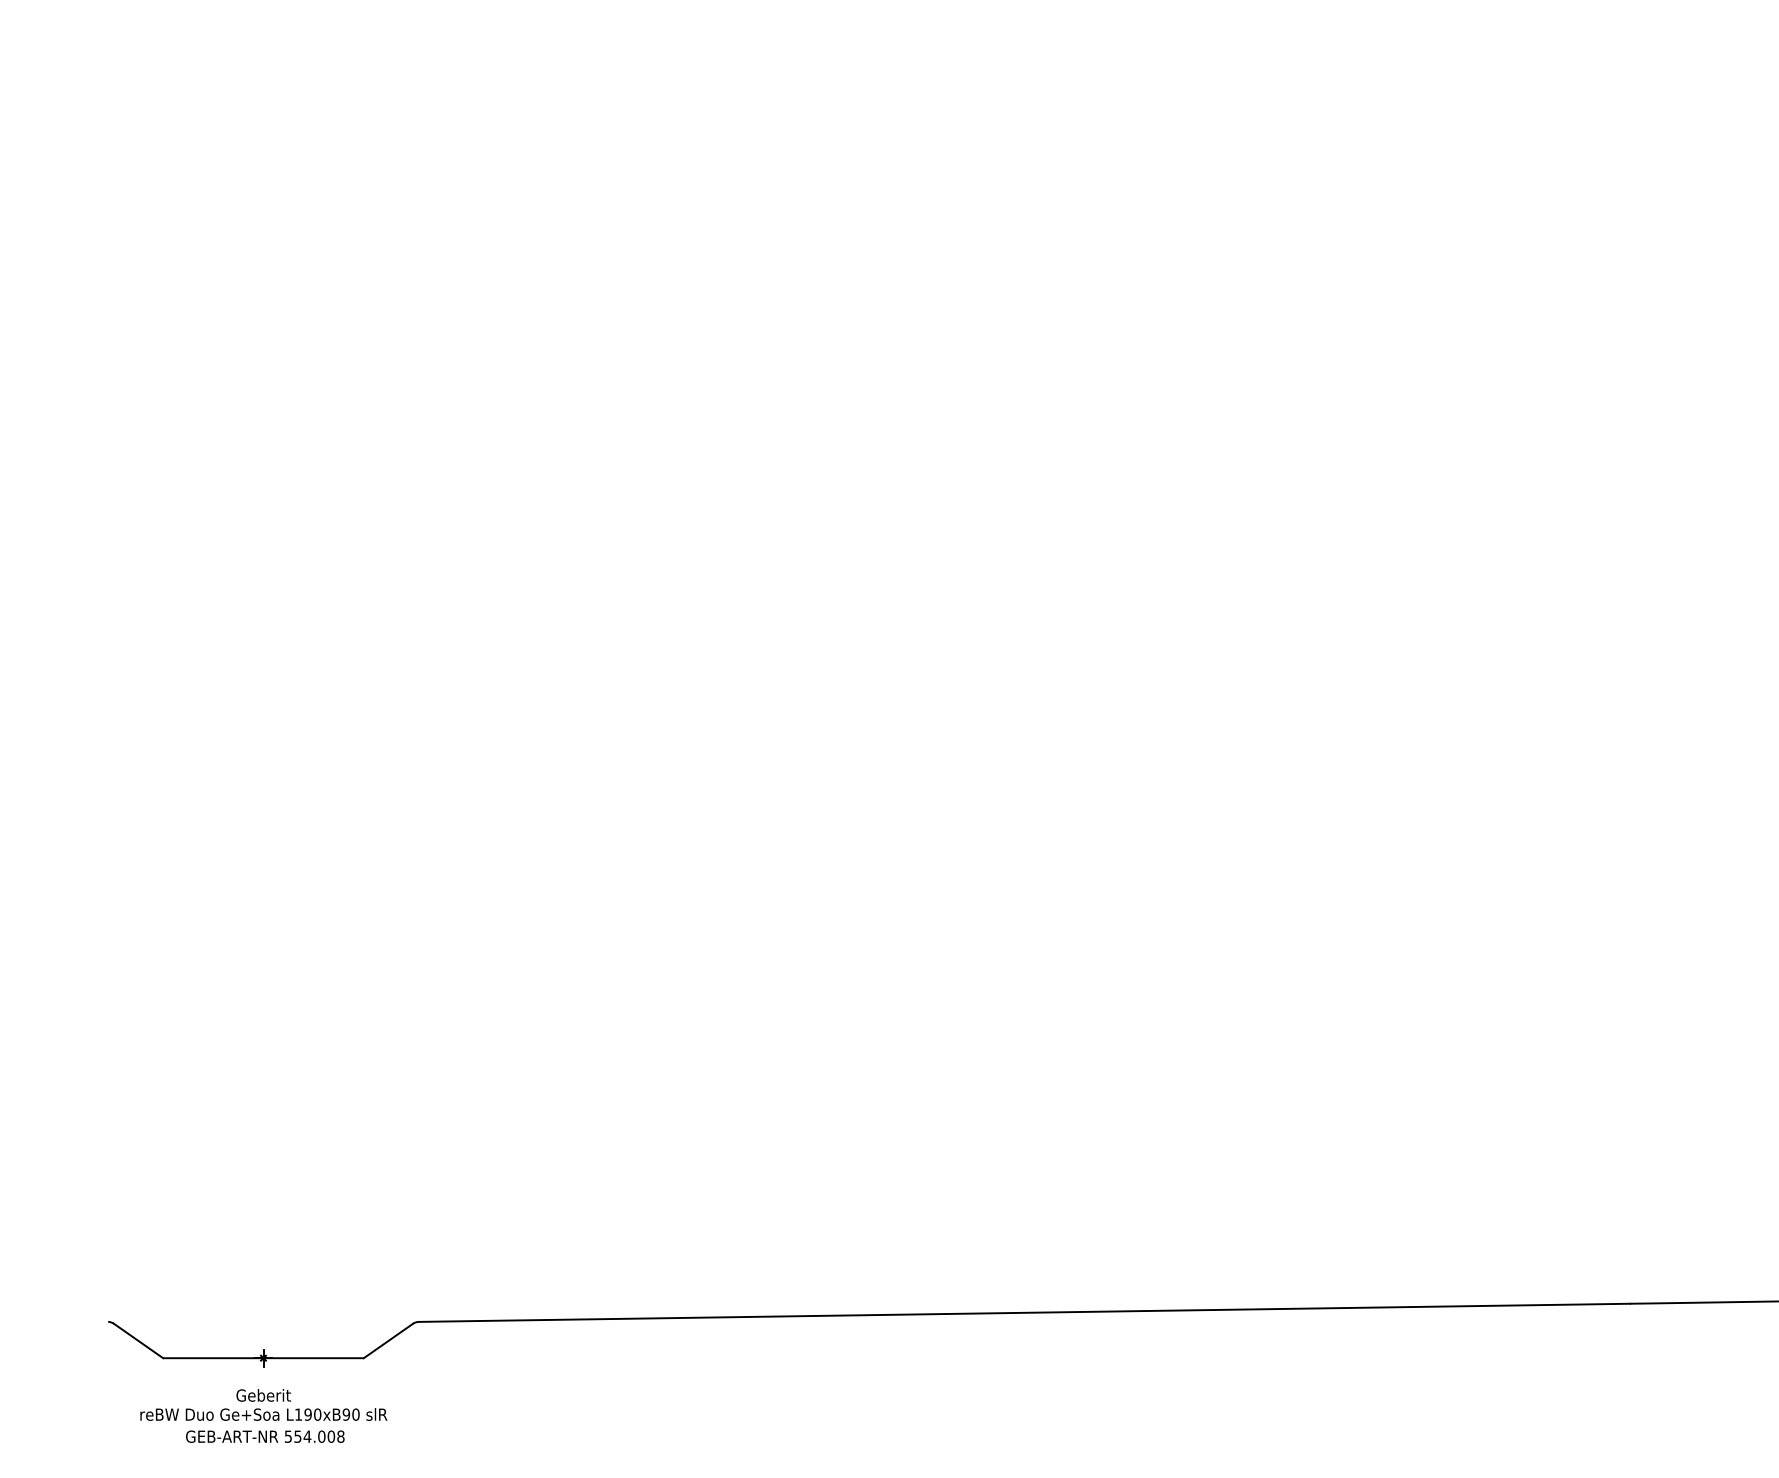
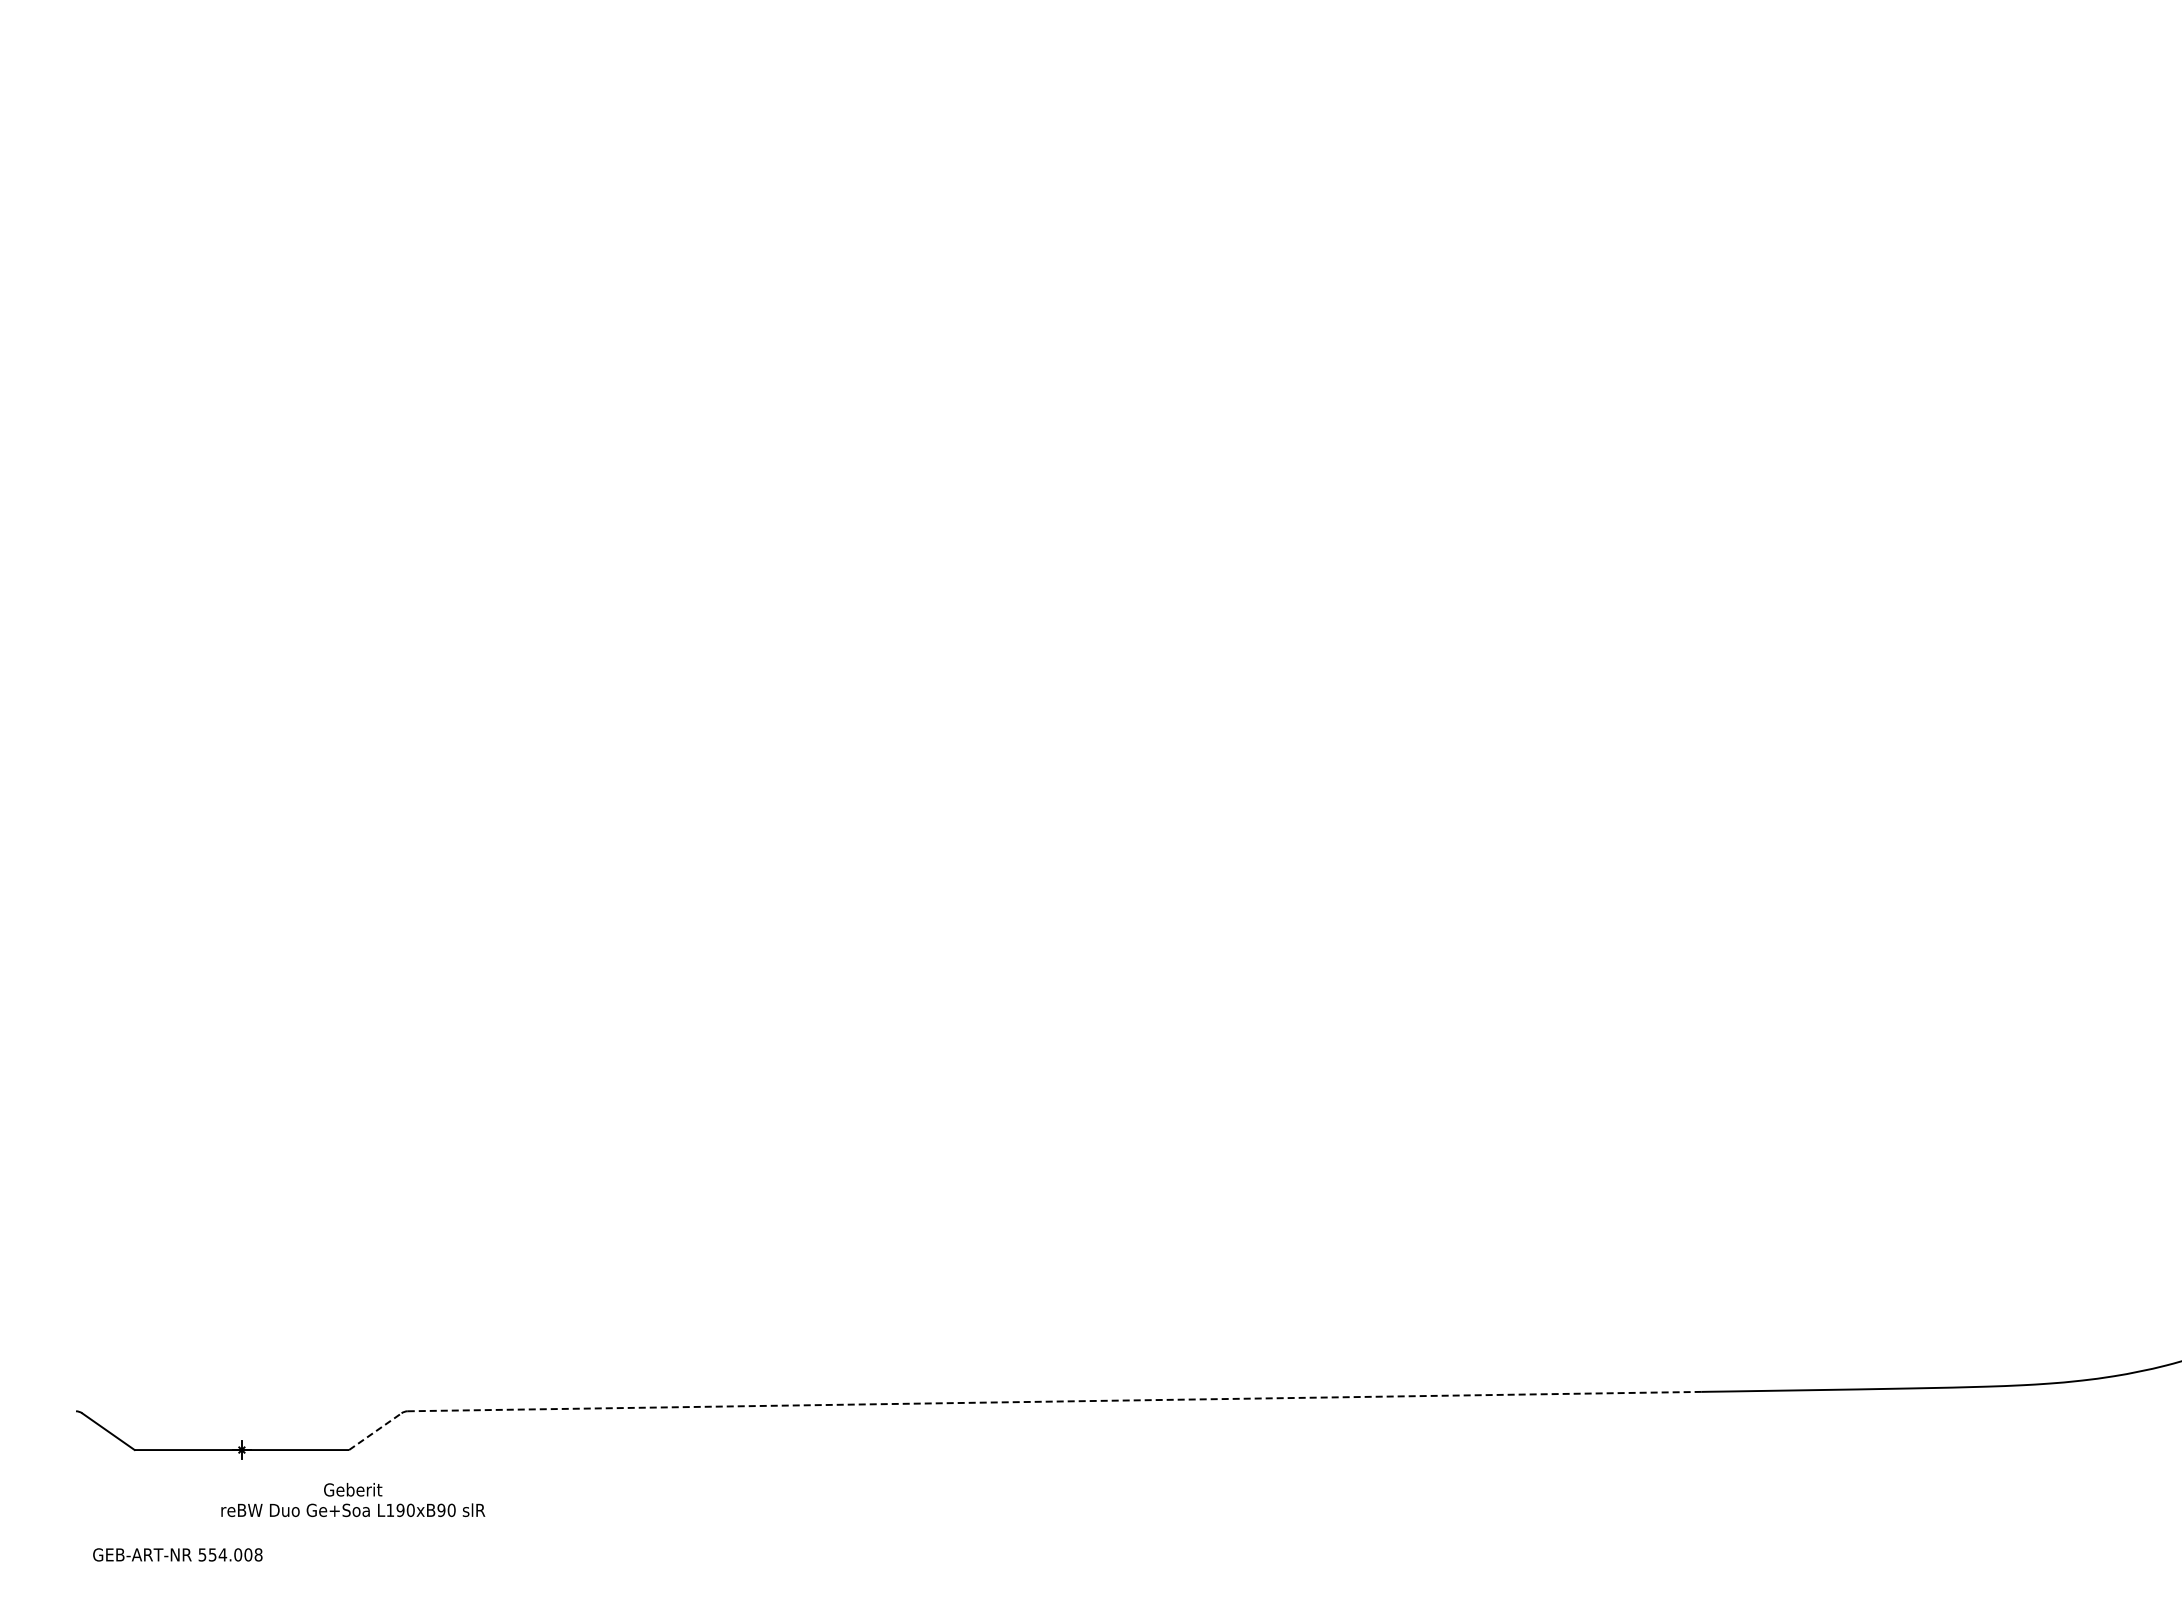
line: (1024, 1312) -> (1054, 1401), solid -> dashed
line: (388, 1340) -> (375, 1431), solid -> dashed
text: (264, 1404) -> (353, 1499), moved
text: (264, 1436) -> (177, 1554), moved

